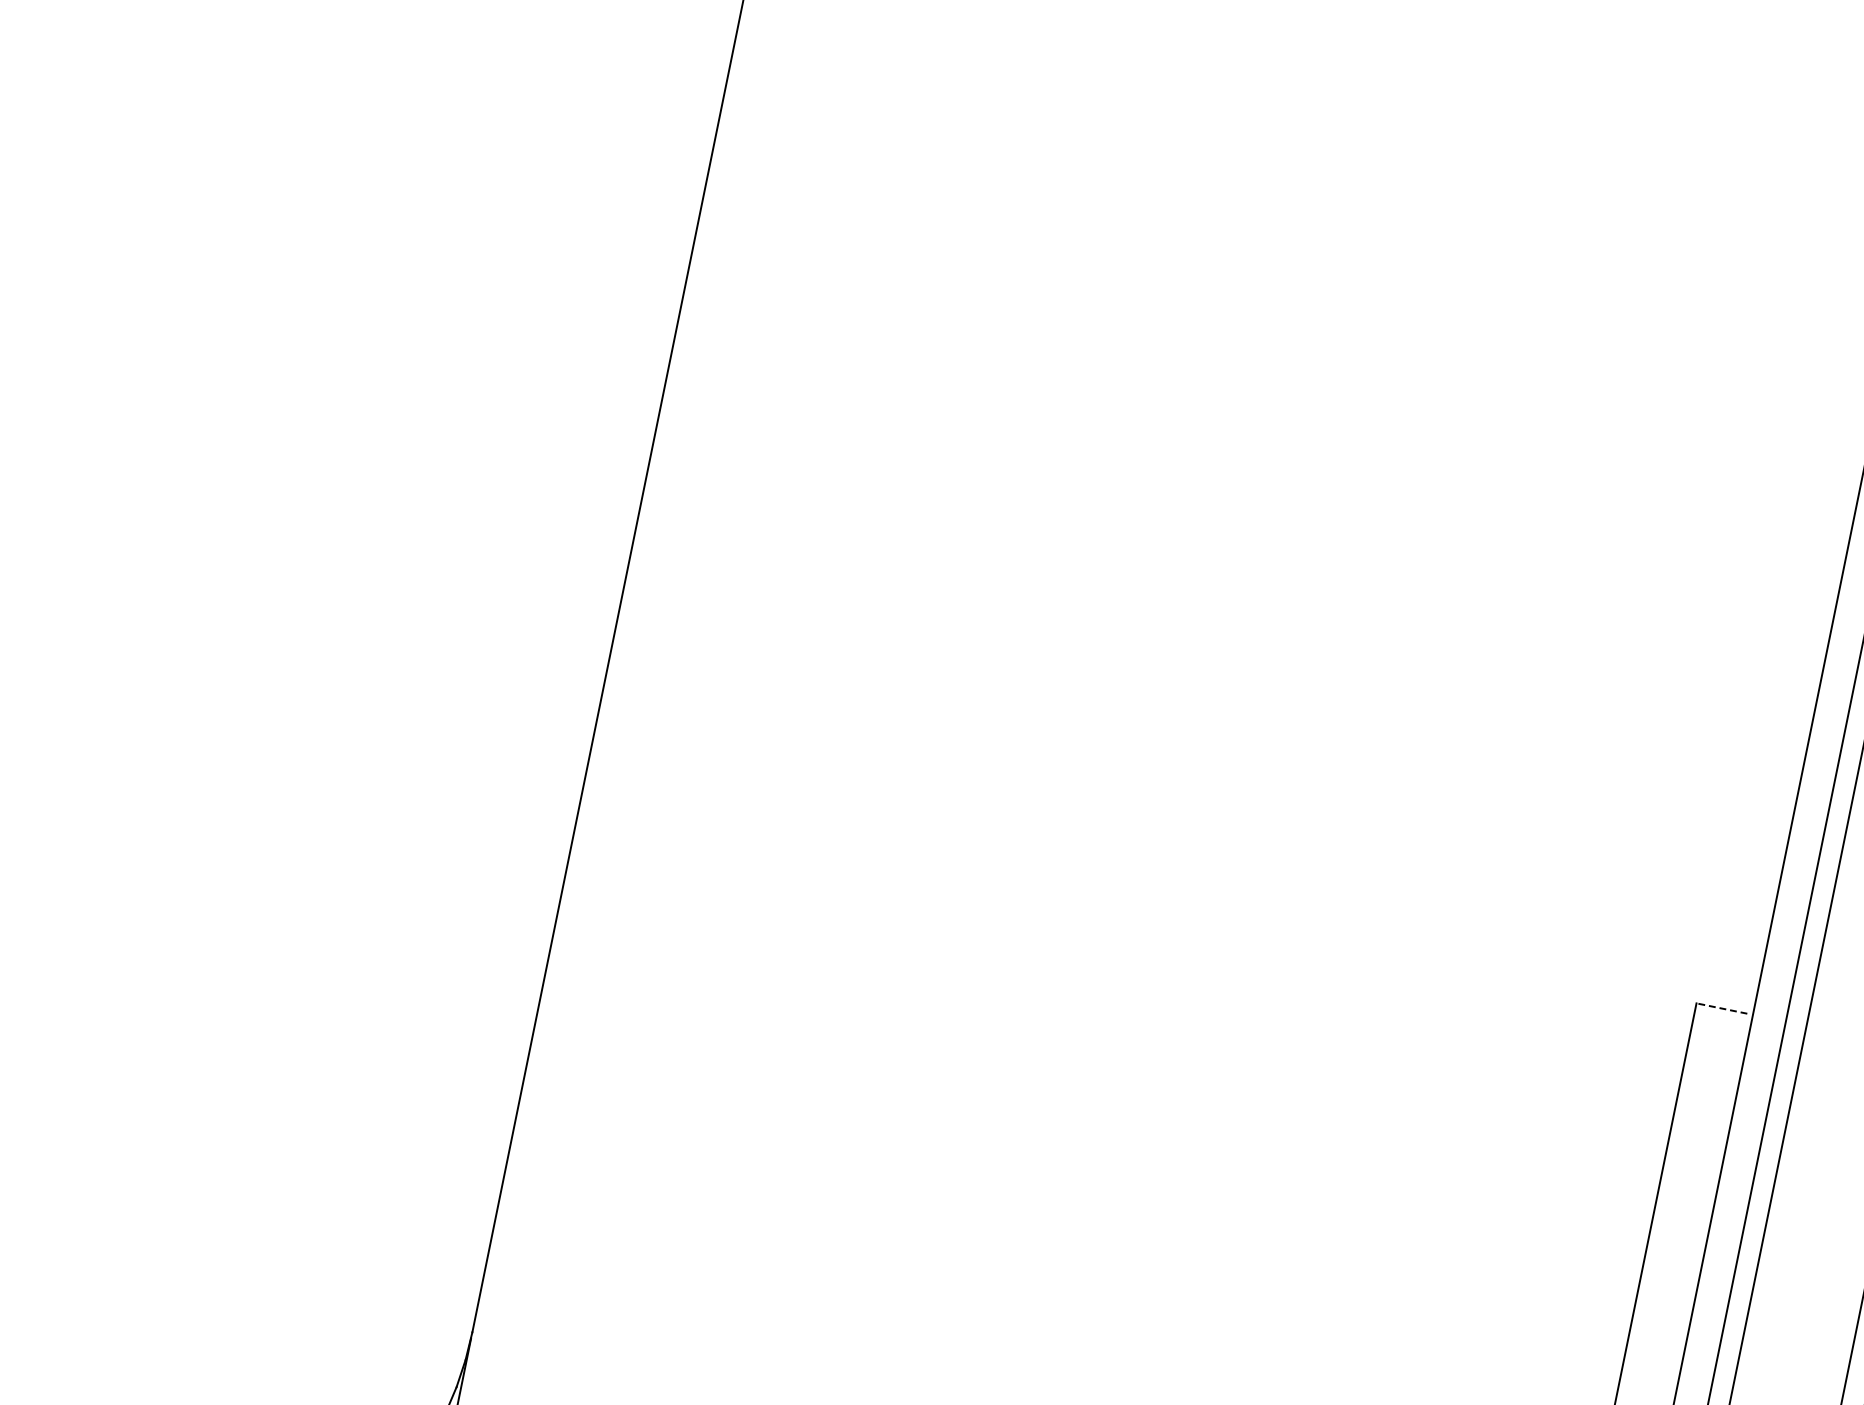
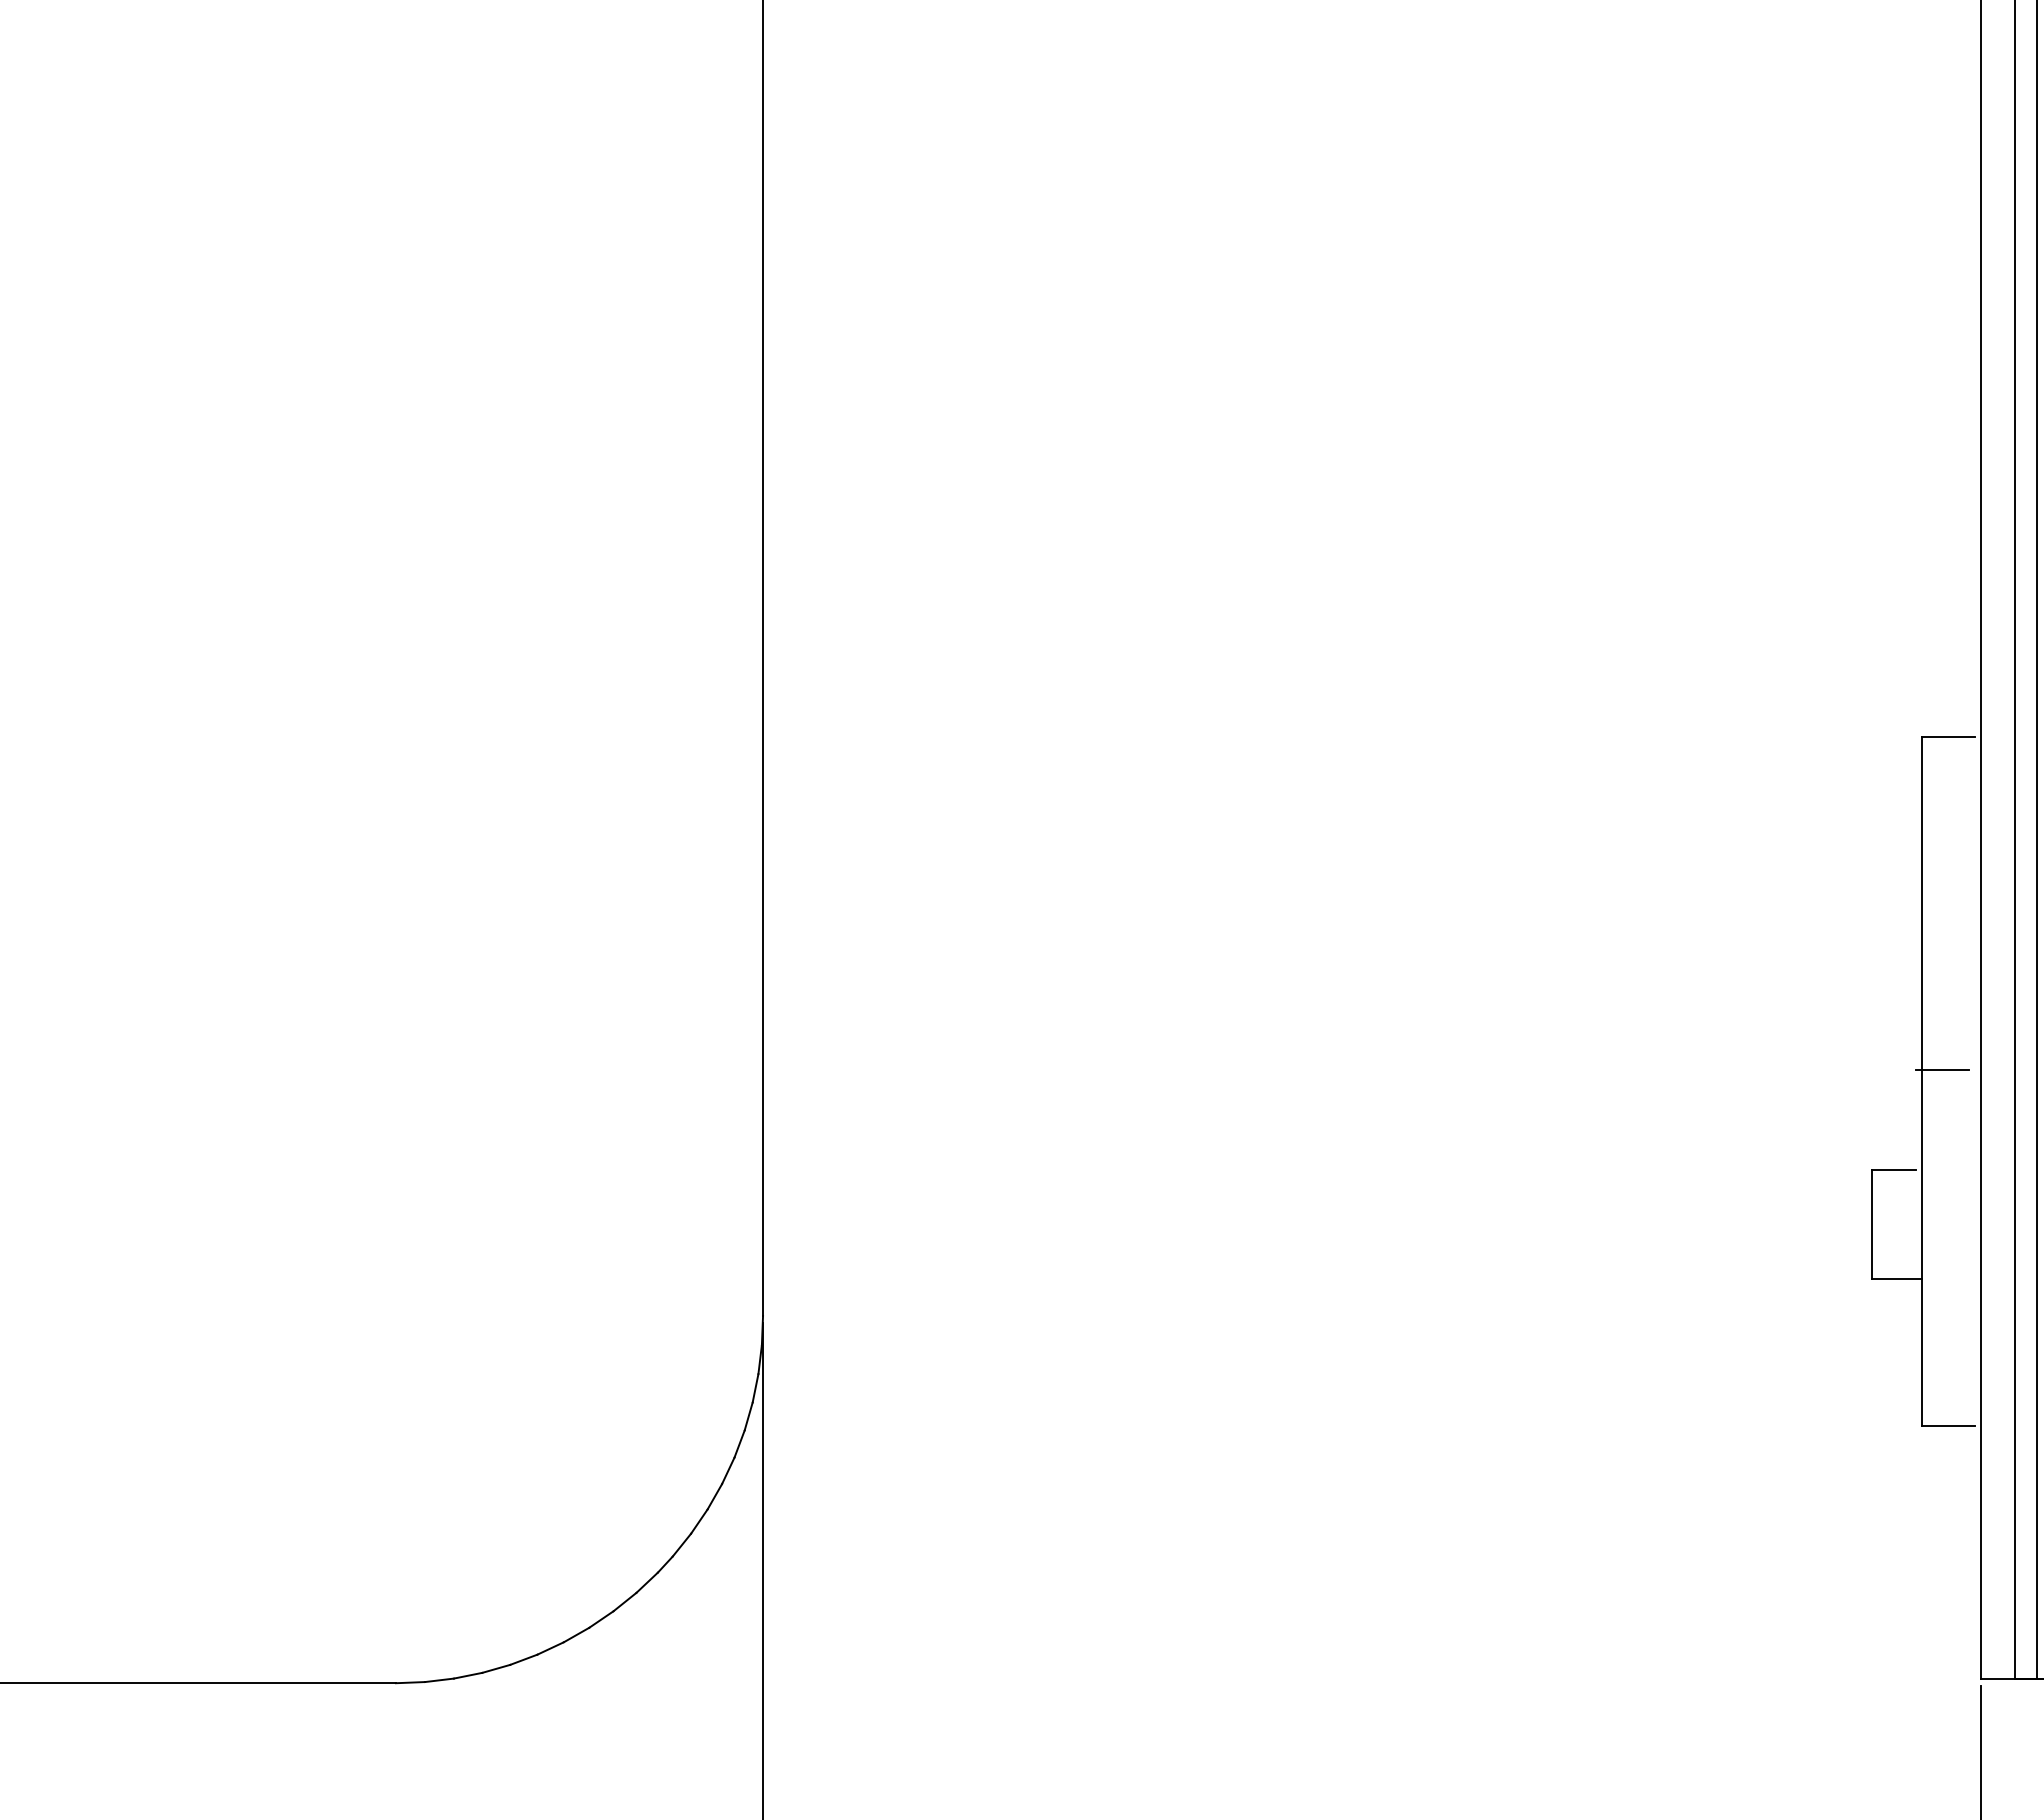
line: (1721, 1008) -> (1947, 737), dashed -> solid
line: (1650, 1325) -> (1941, 1069), added

